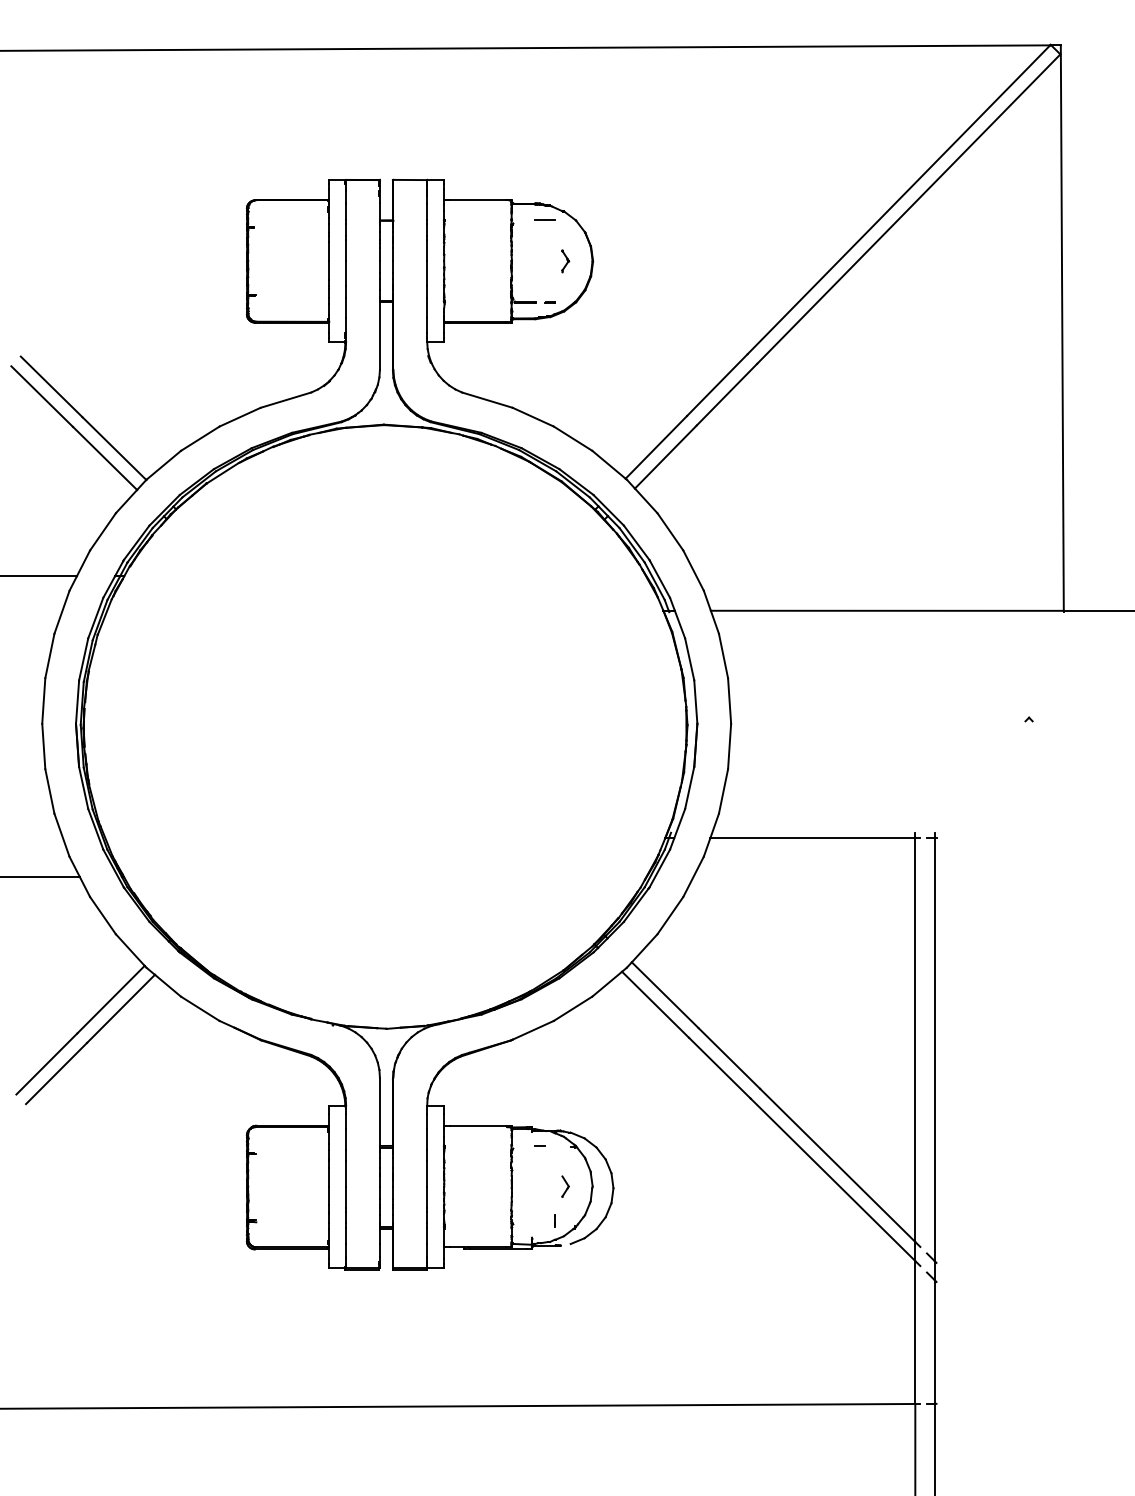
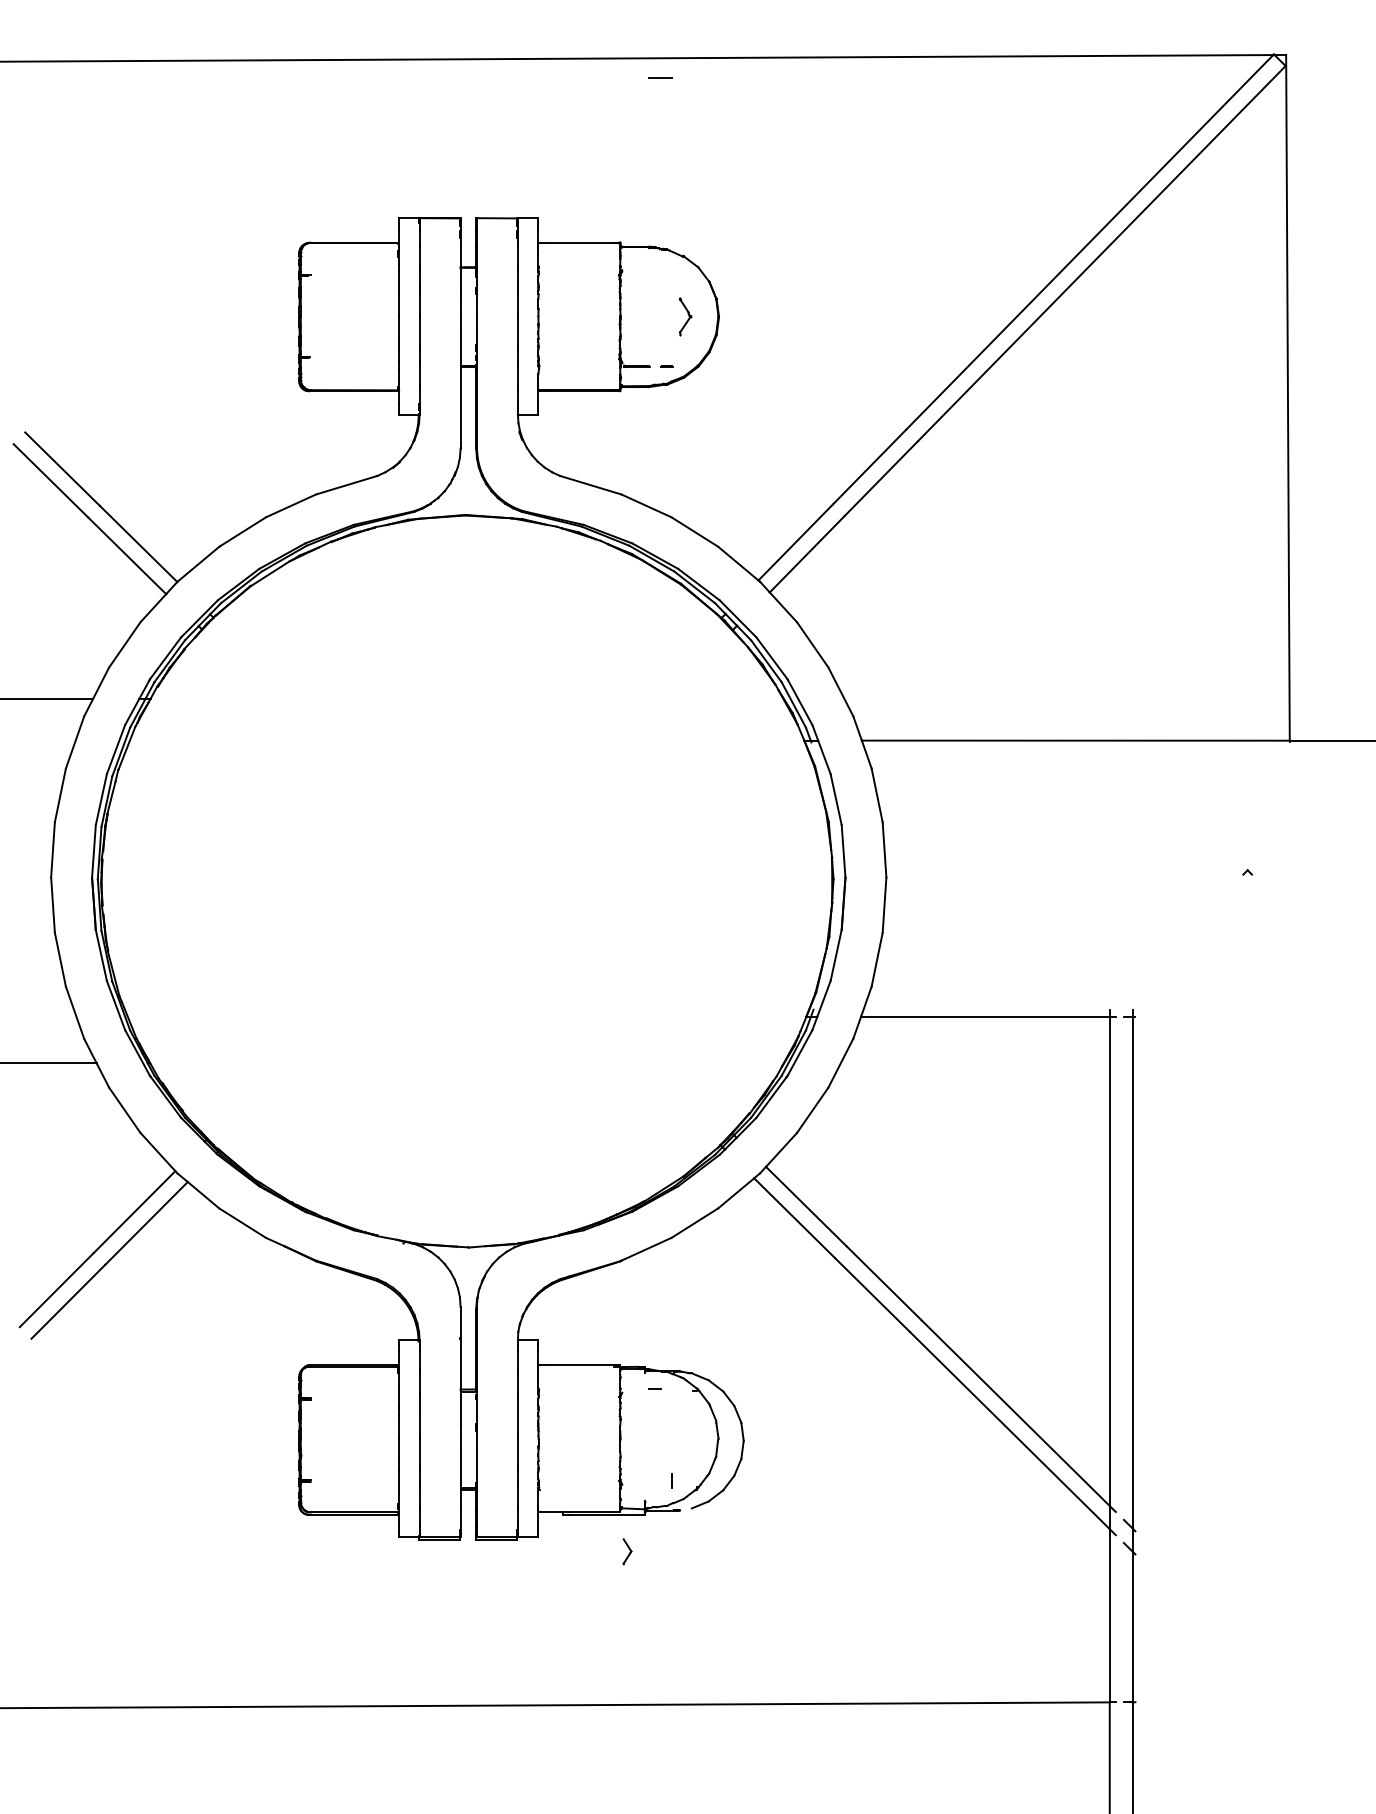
line: (544, 219) -> (660, 77), moved
part: (565, 261) -> (685, 317), size x1.4
part: (565, 1186) -> (627, 1551), moved

